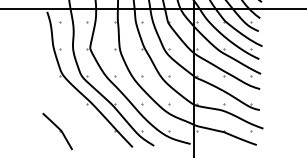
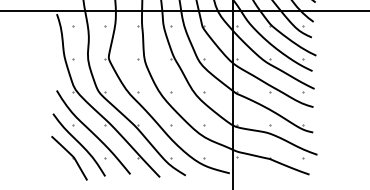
part: (75, 110) -> (91, 132), added

